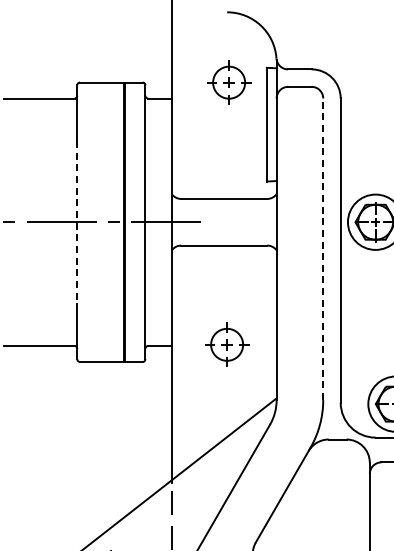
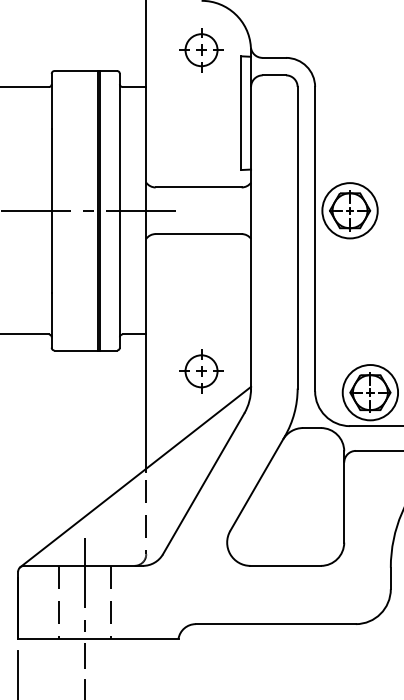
part: (229, 82) -> (201, 50), moved
line: (77, 222) -> (51, 211), dashed -> solid
line: (323, 248) -> (297, 237), dashed -> solid
part: (227, 344) -> (201, 371), moved

